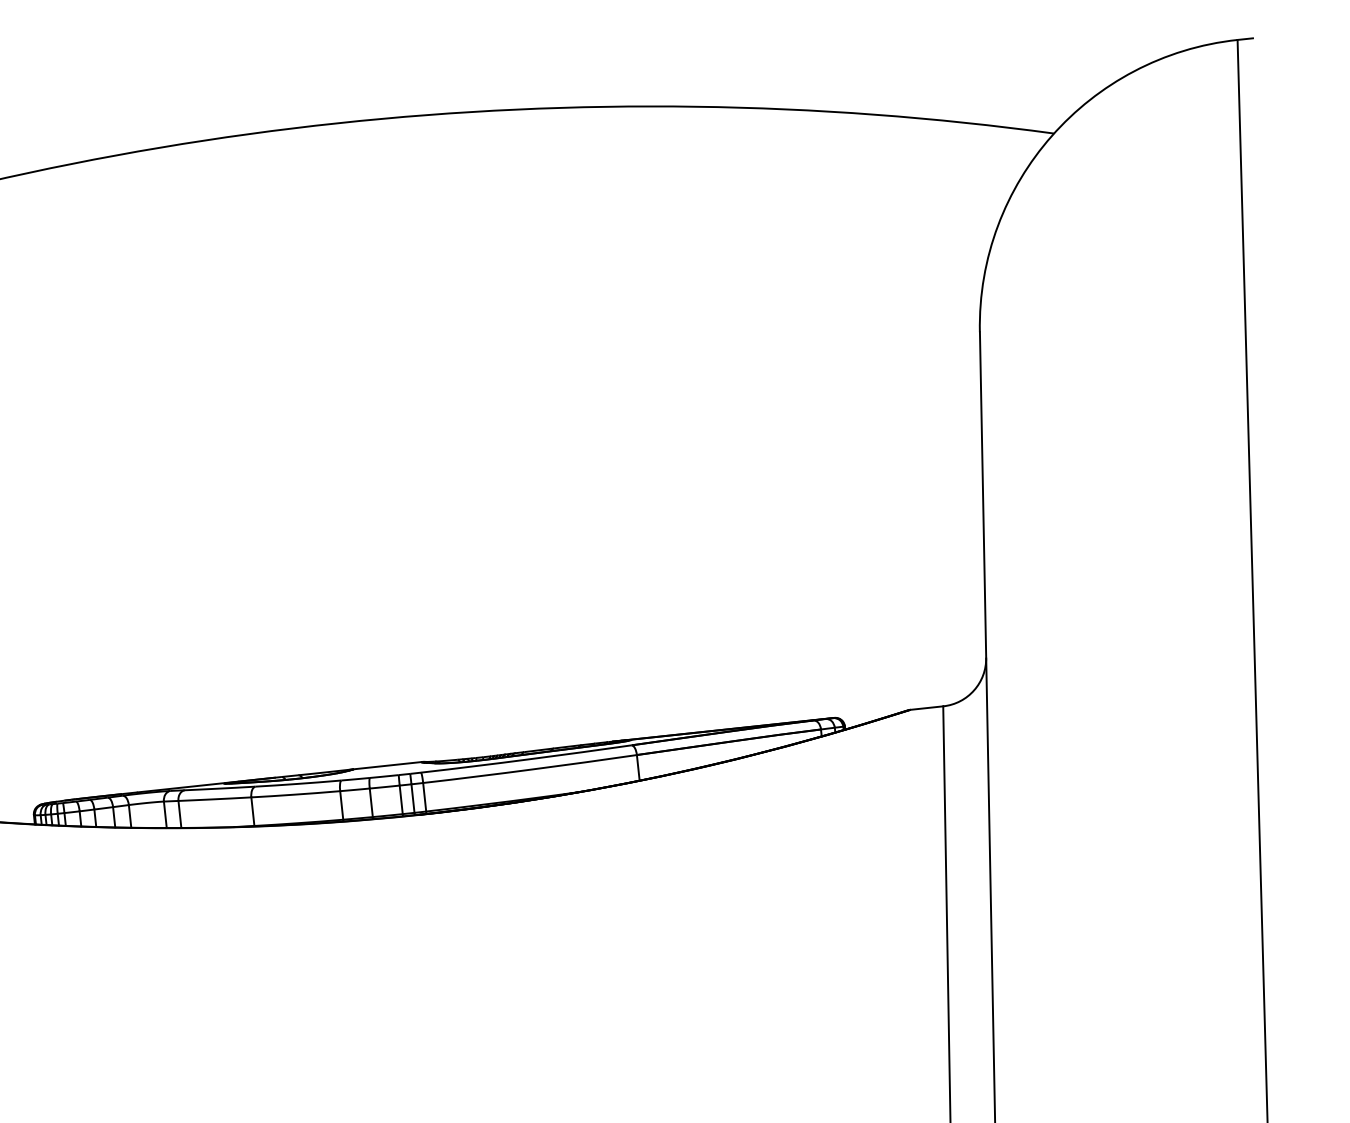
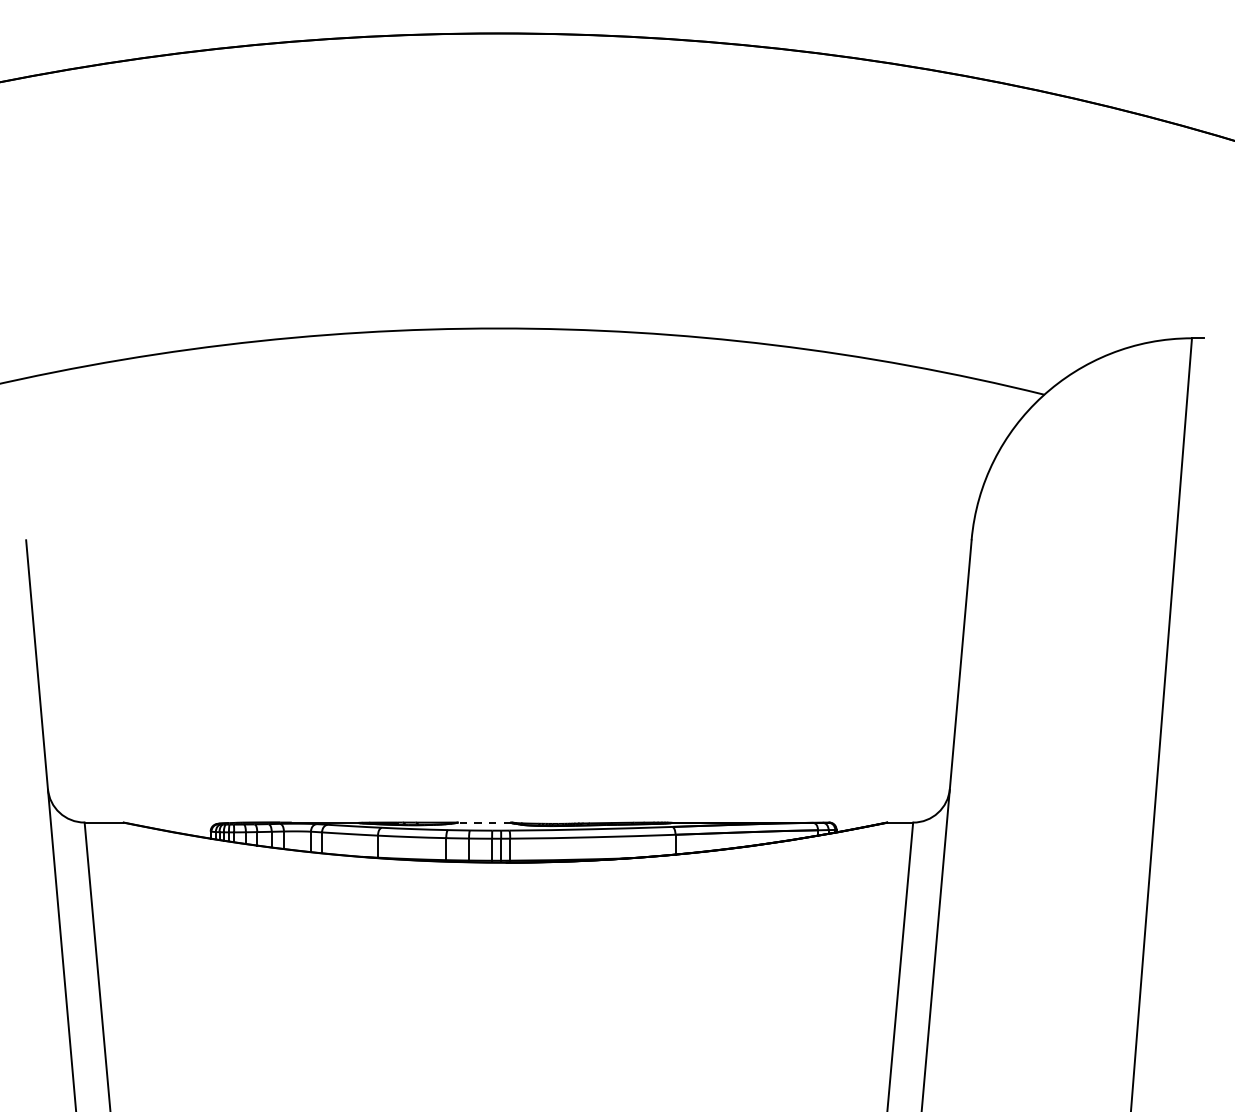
line: (386, 765) -> (483, 822), solid -> dashed

